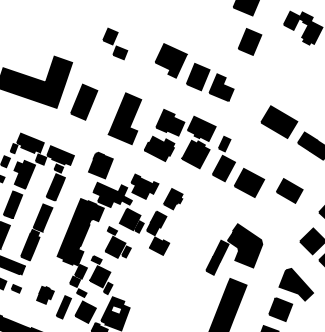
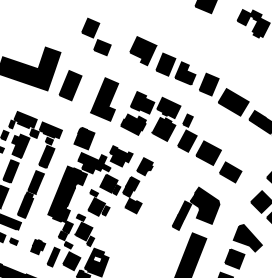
part: (250, 41) -> (209, 84), moved
part: (115, 43) -> (96, 36), size x1.43
part: (289, 190) -> (230, 172), moved

